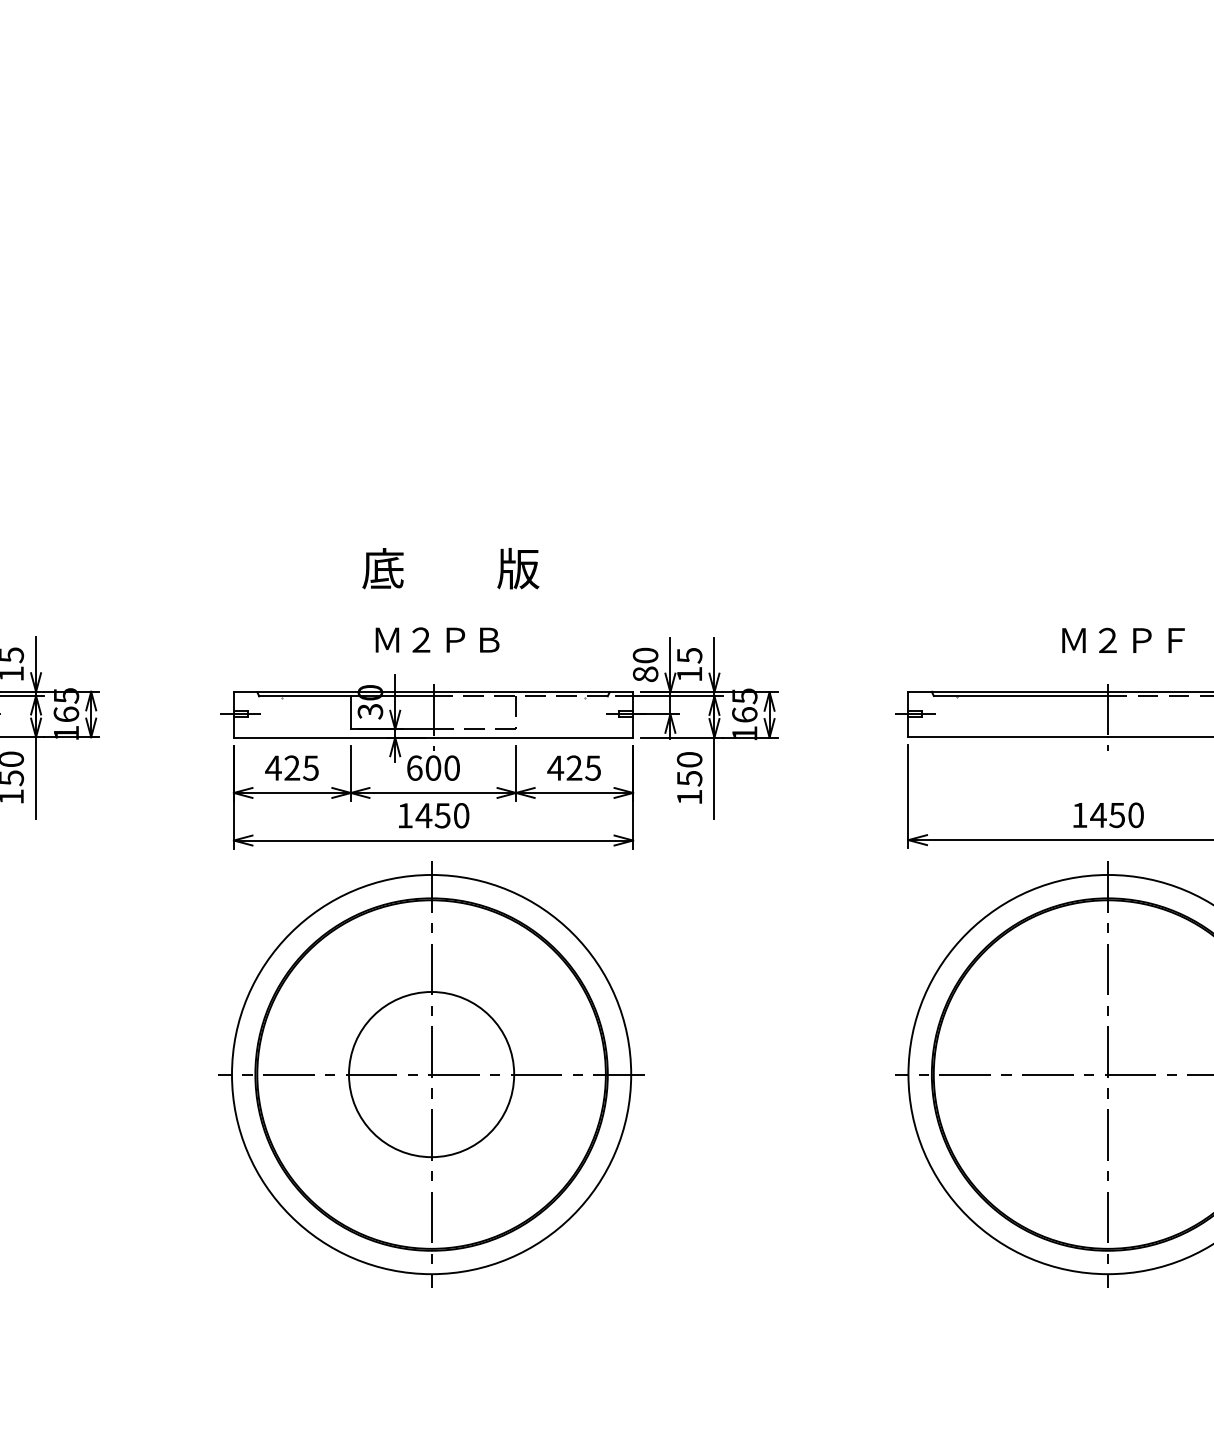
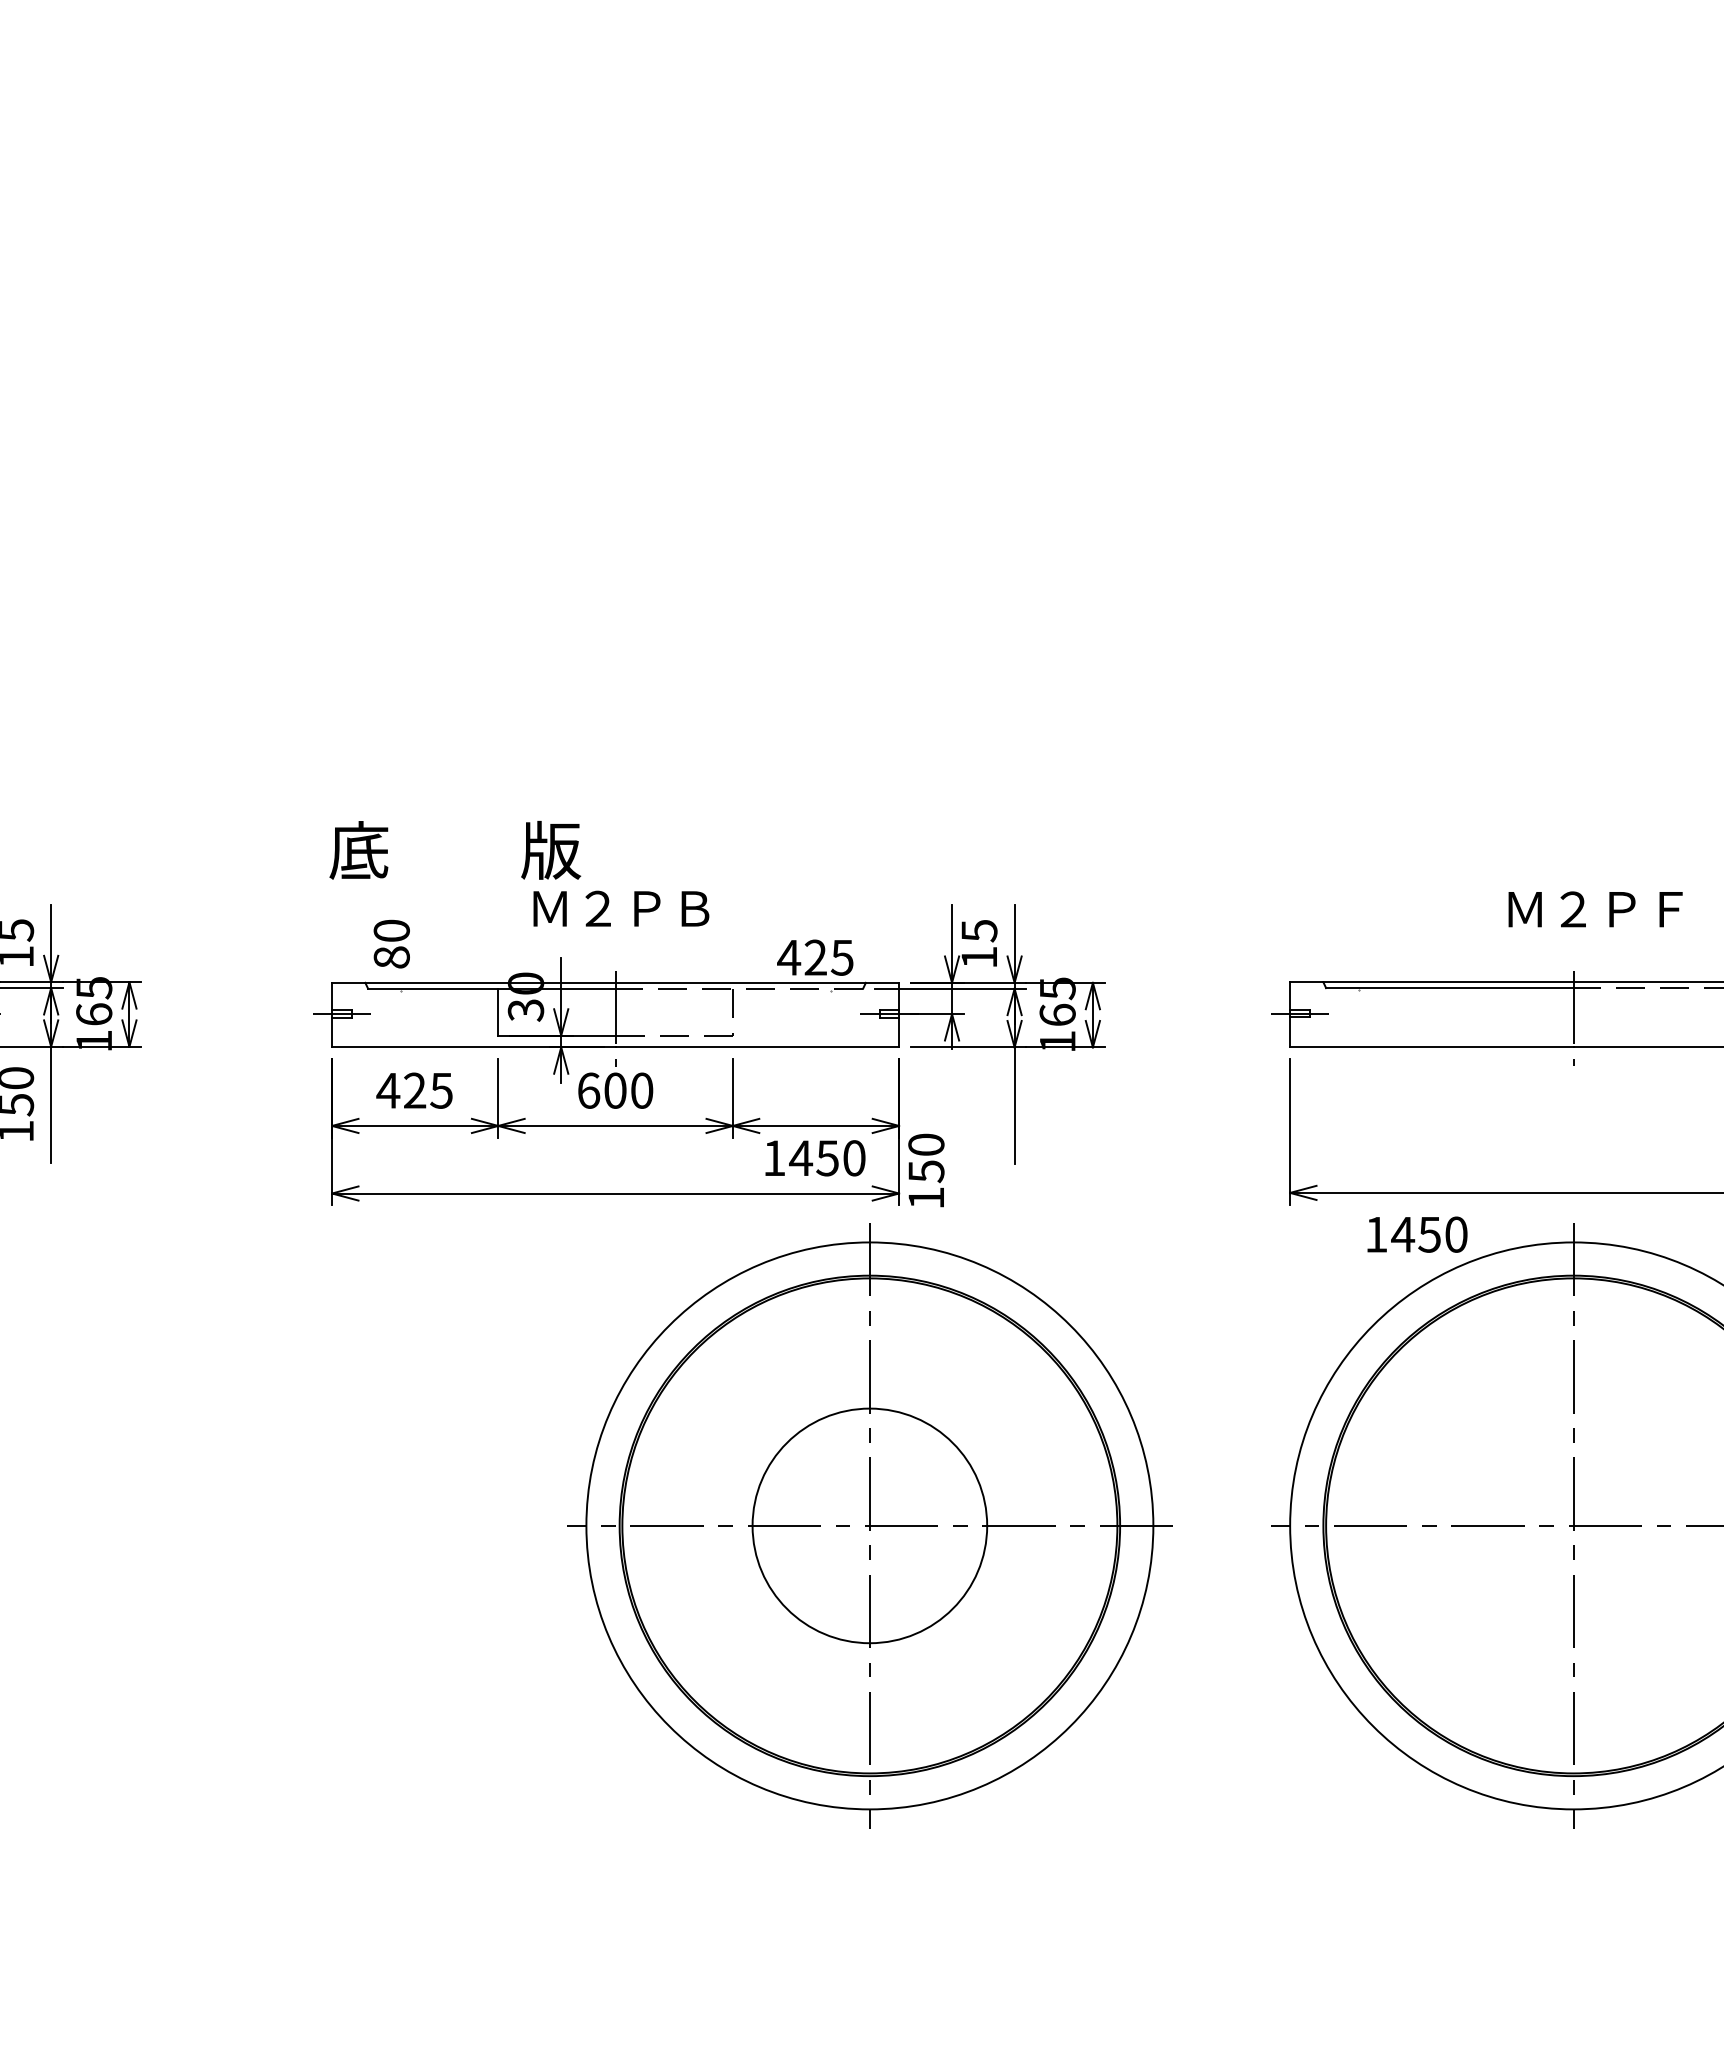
text: (451, 568) -> (455, 850), moved
text: (645, 664) -> (391, 943), moved
text: (574, 768) -> (815, 957), moved
text: (689, 777) -> (926, 1170), moved
text: (434, 815) -> (815, 1158), moved
text: (1108, 815) -> (1417, 1234), moved
part: (431, 1074) -> (869, 1525), moved

